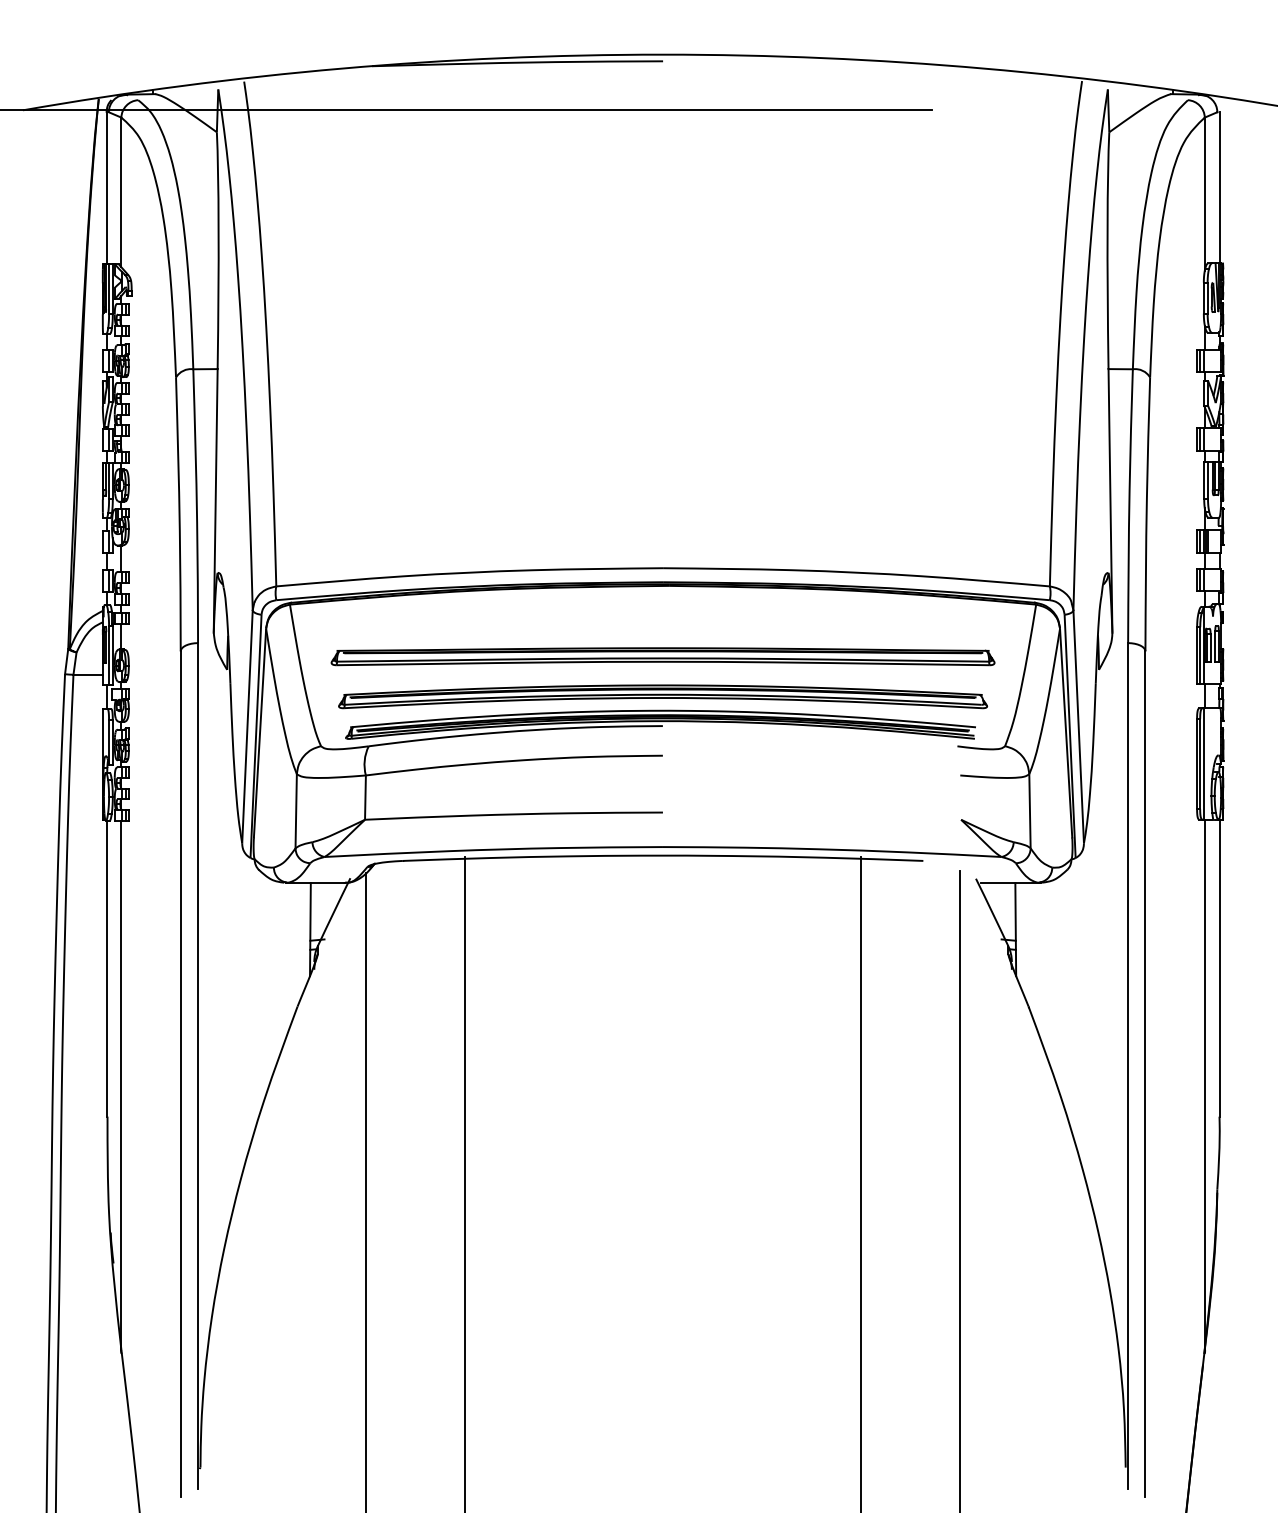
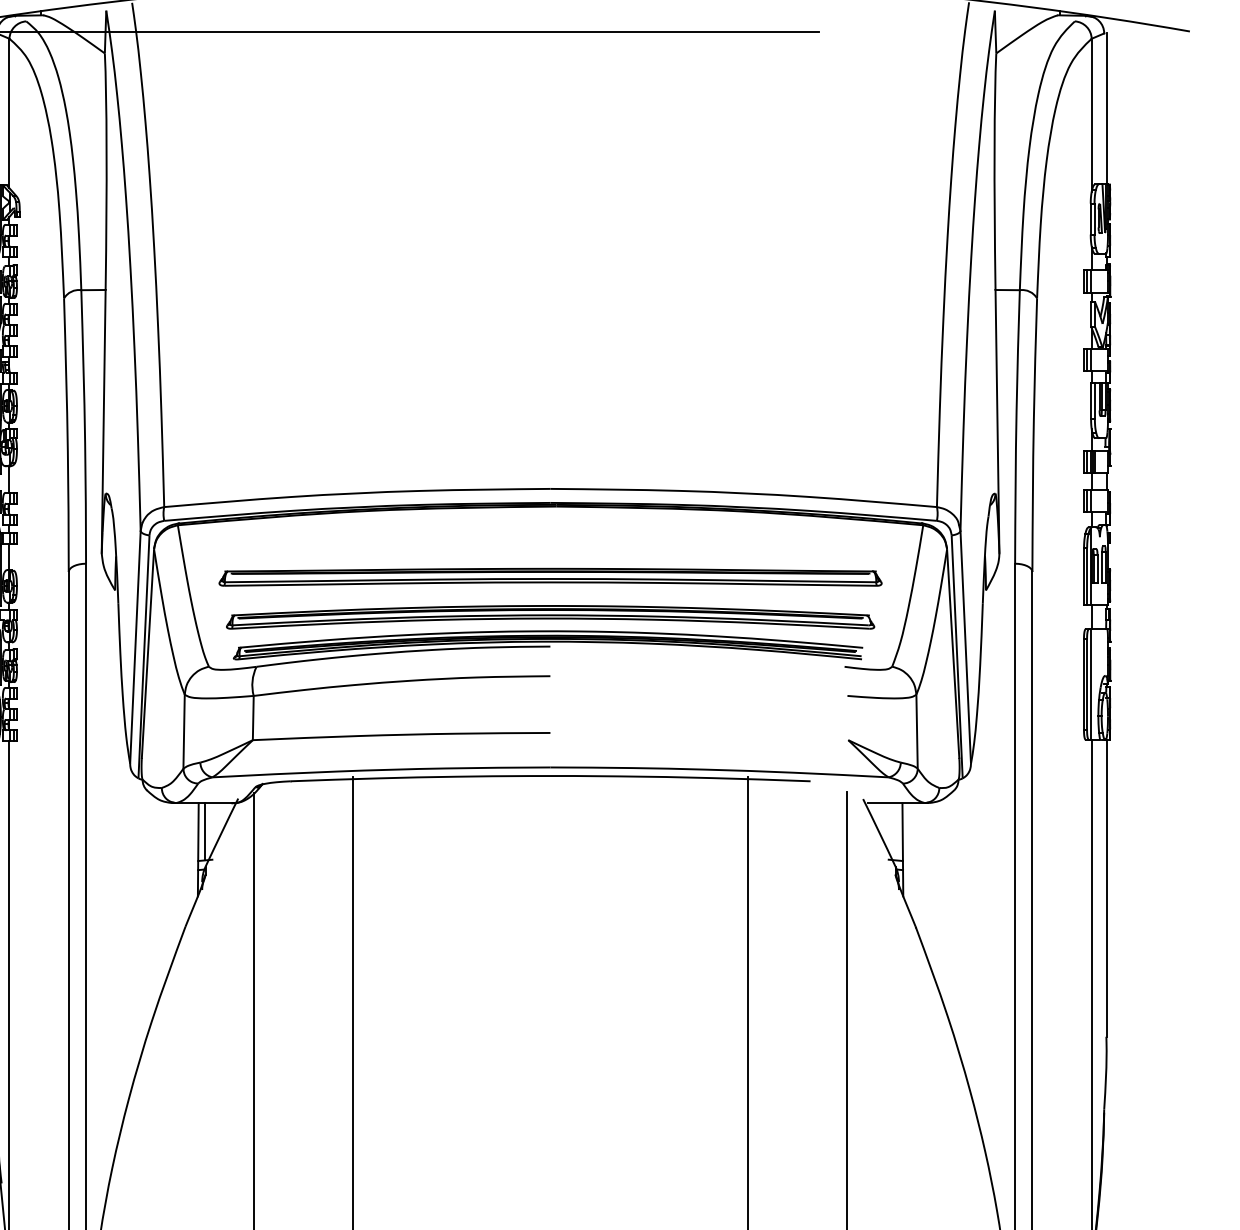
line: (316, 911) -> (204, 831), added

